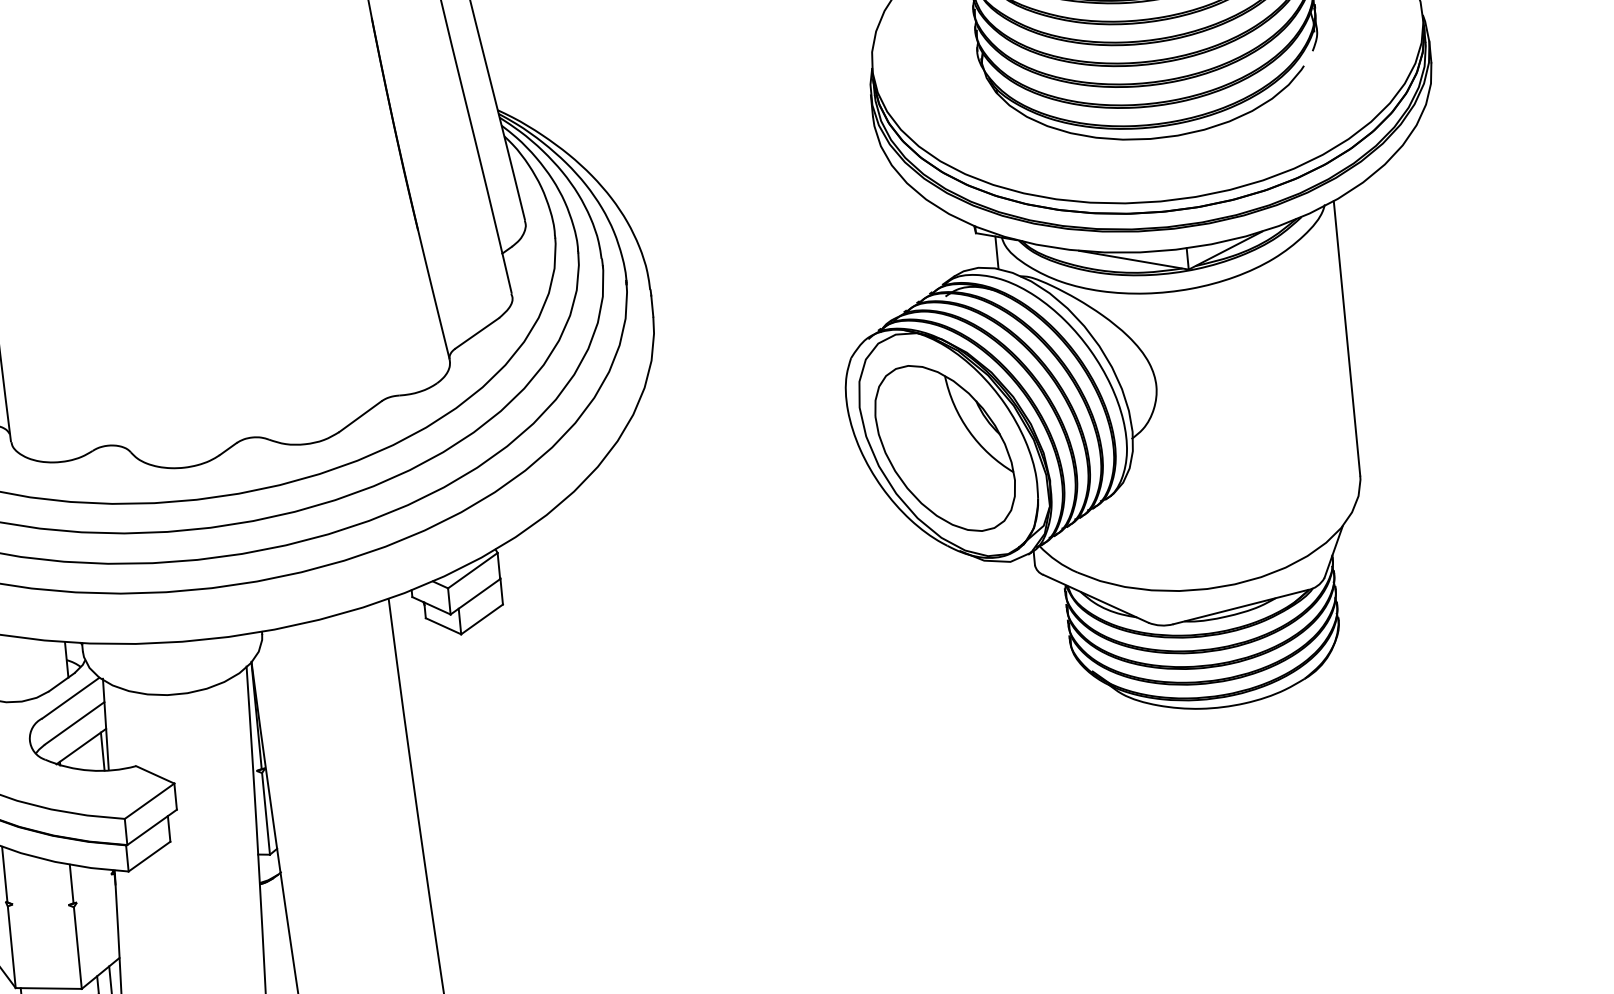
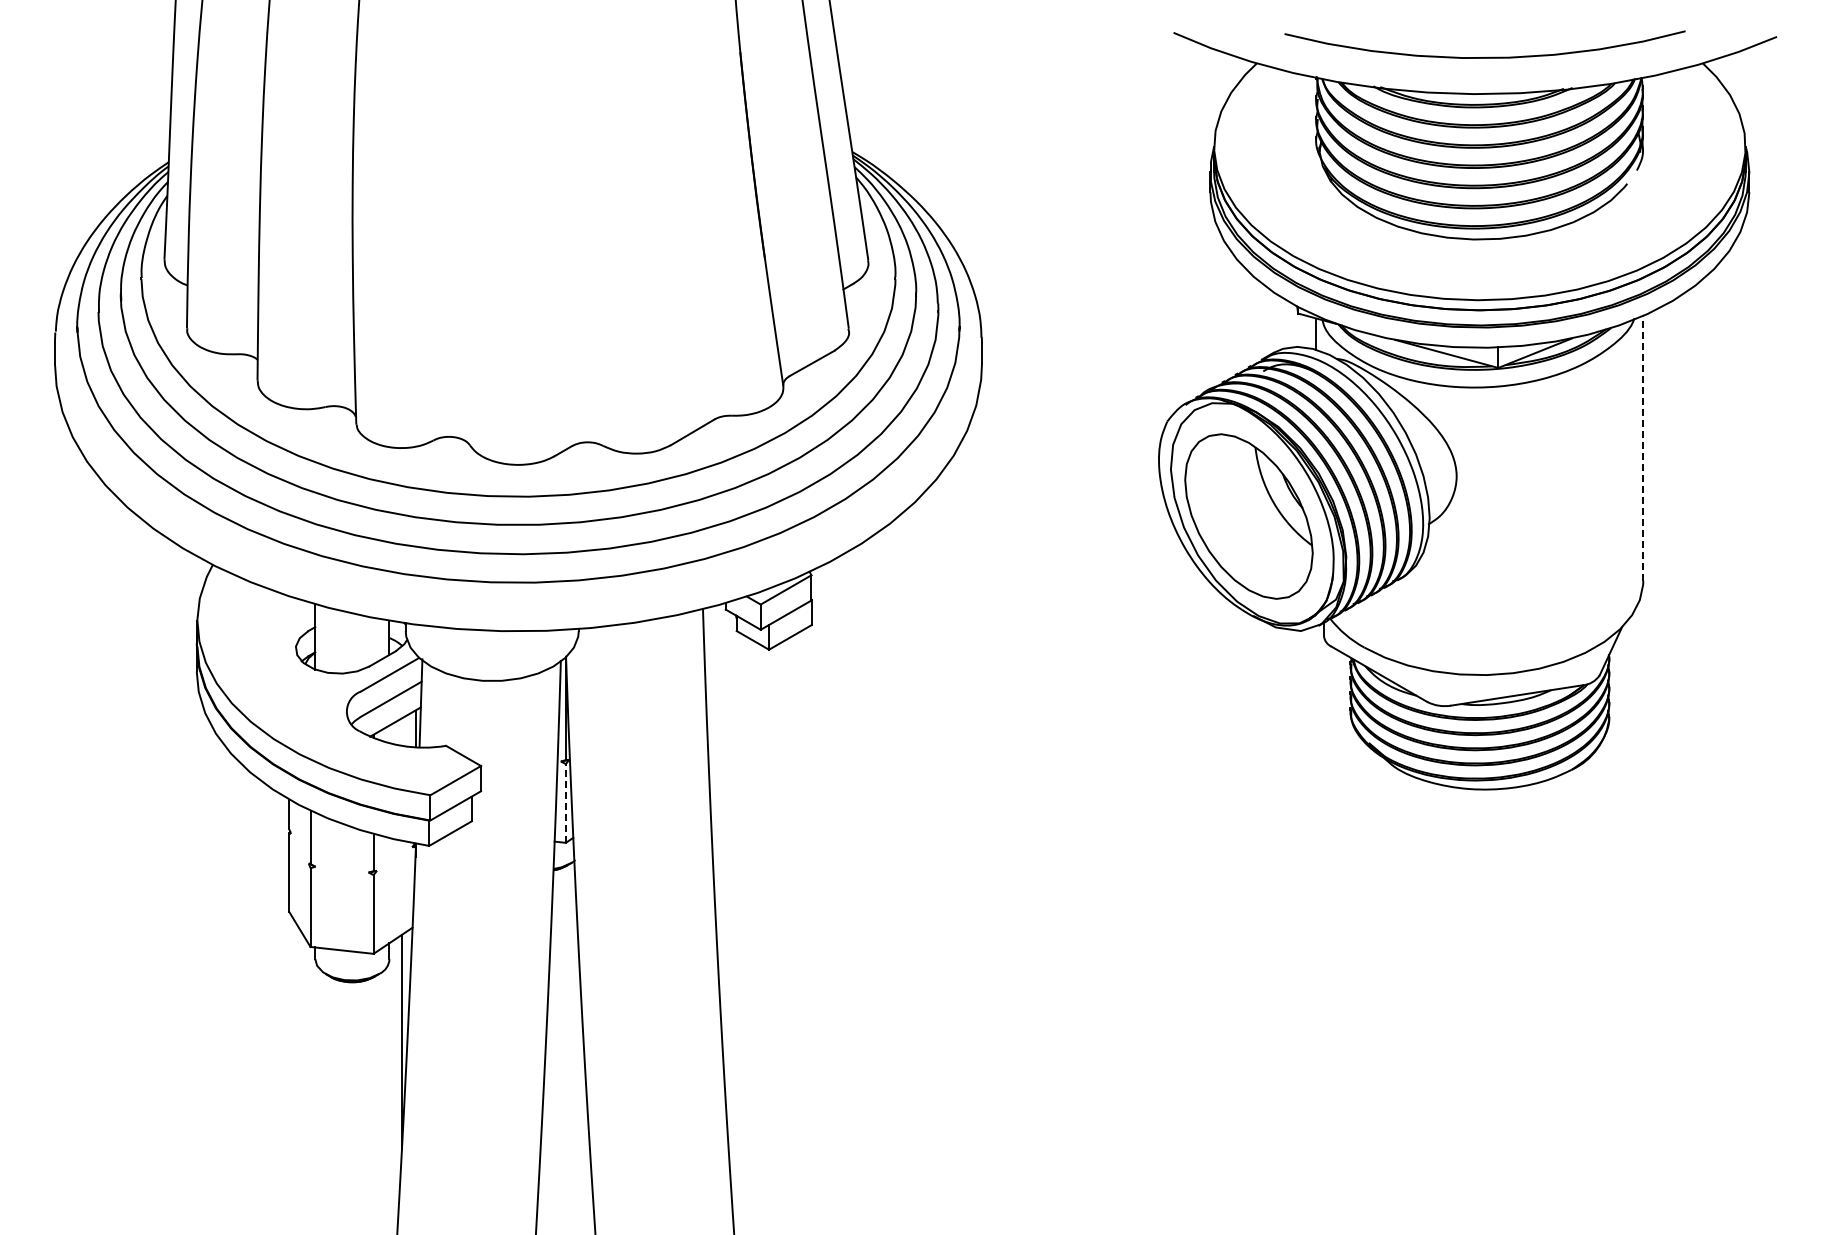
line: (1347, 337) -> (1643, 447), solid -> dashed
line: (265, 812) -> (565, 802), solid -> dashed

